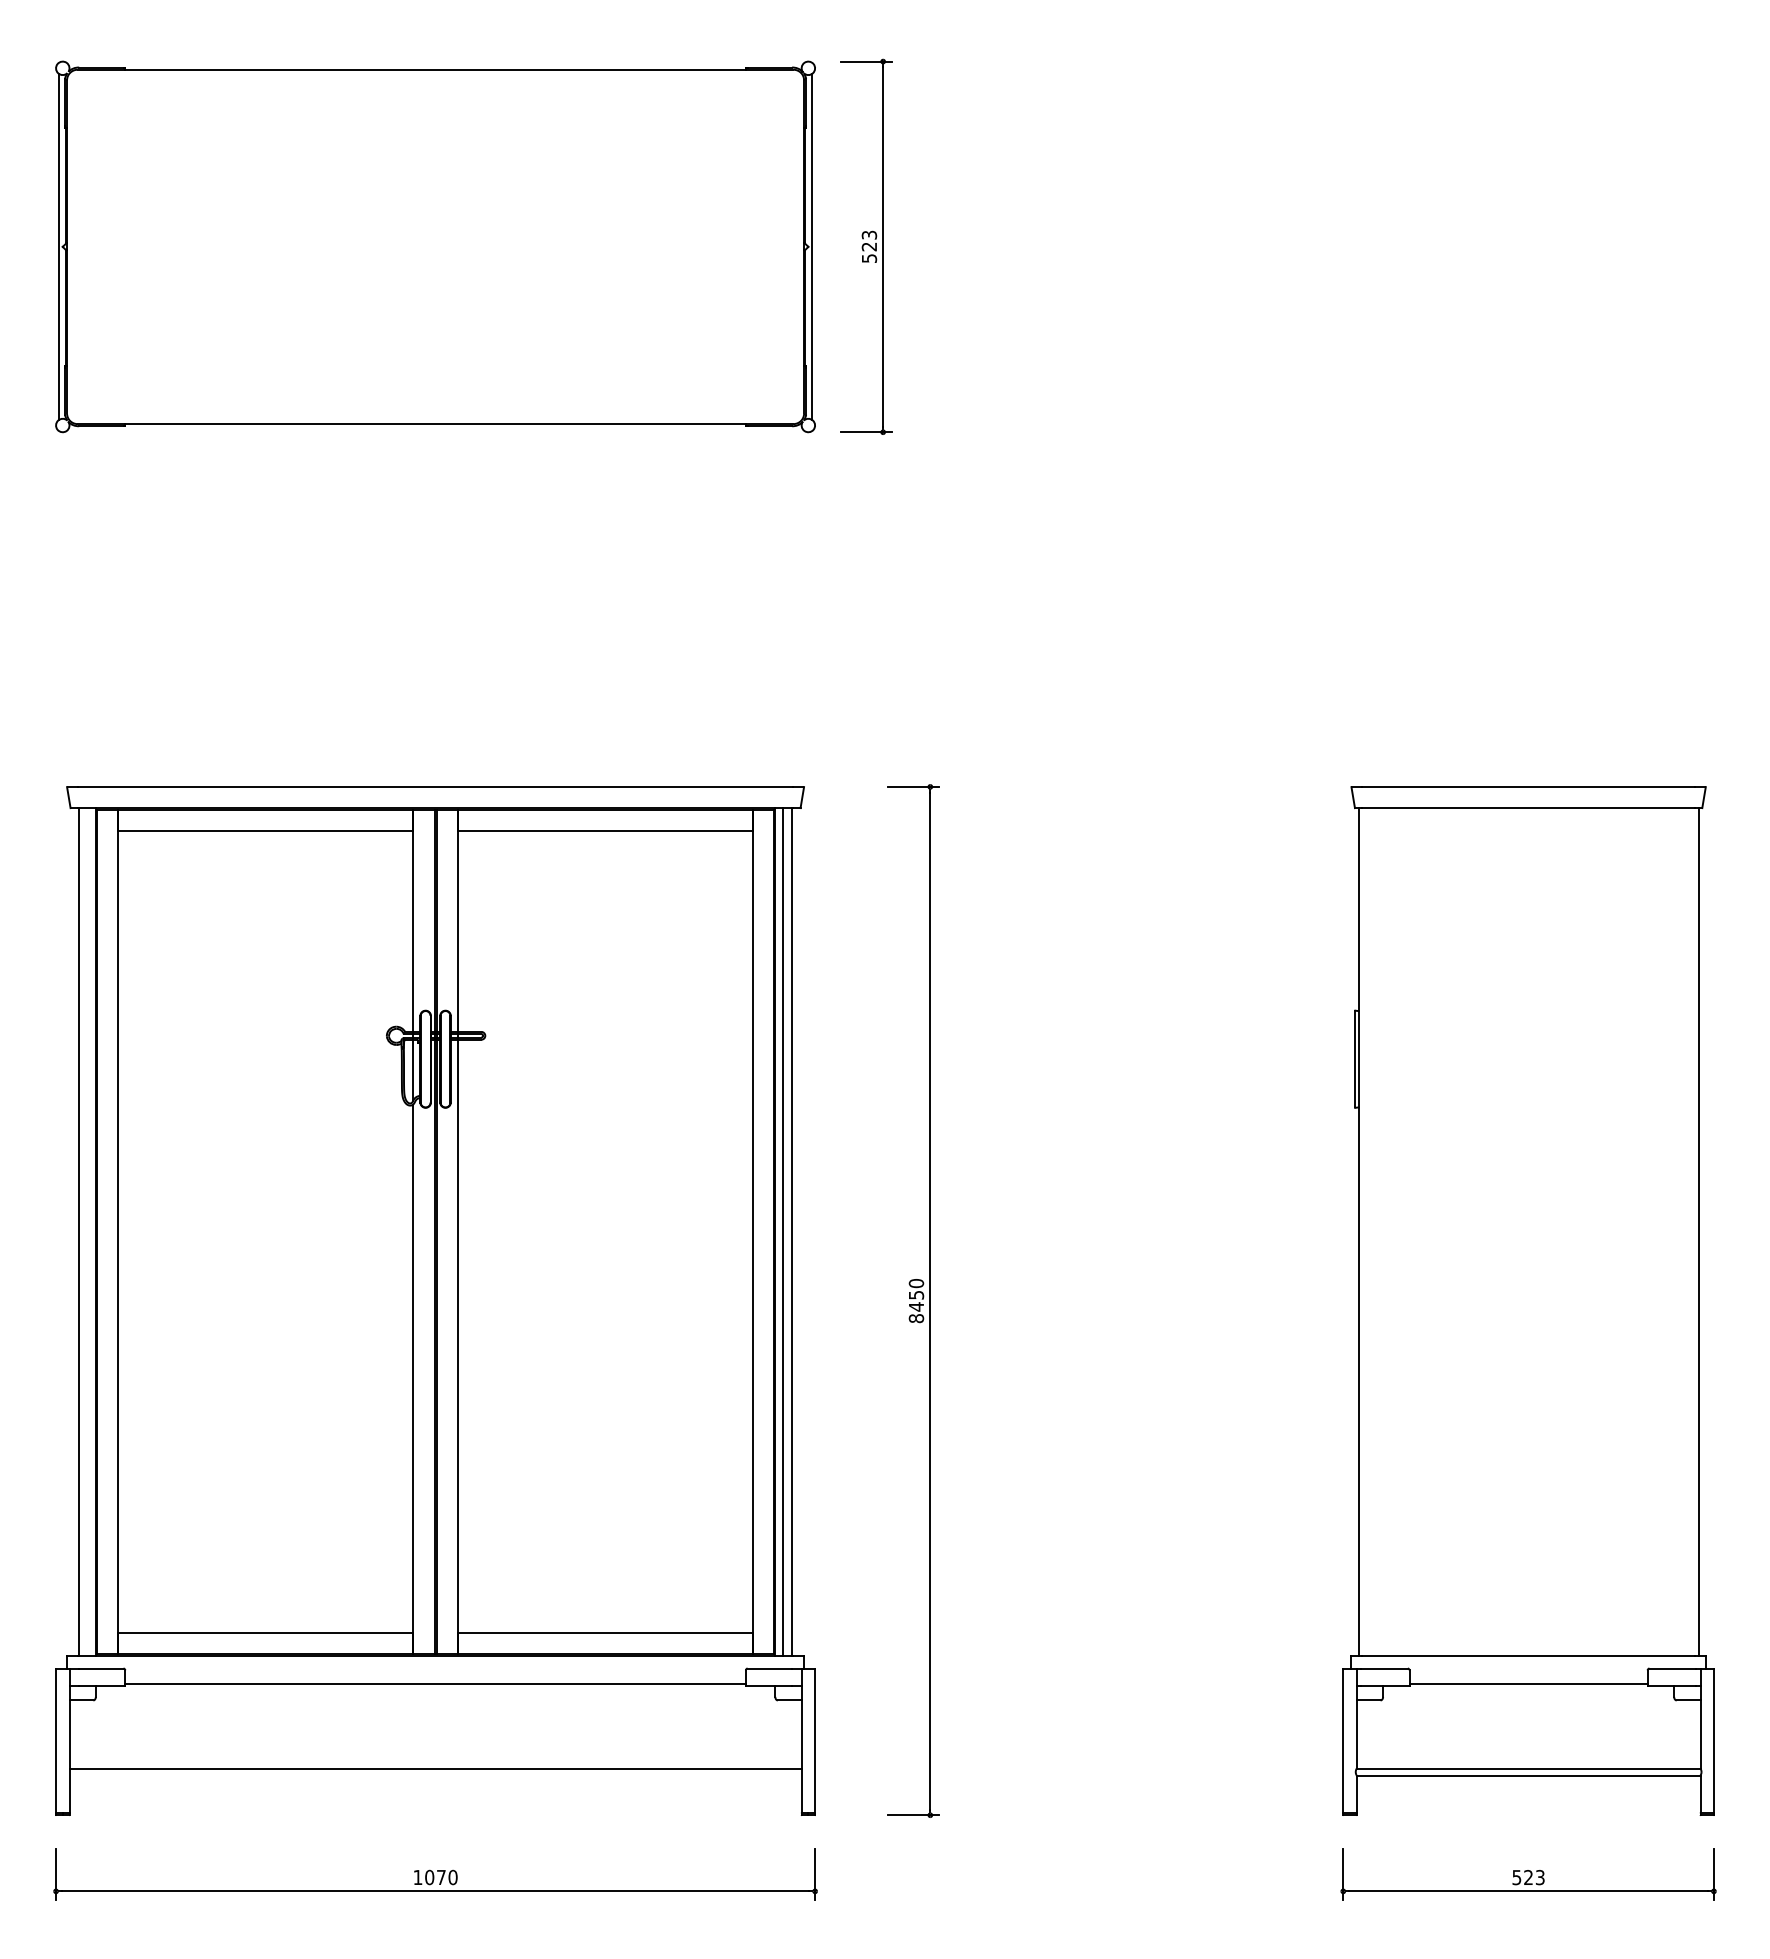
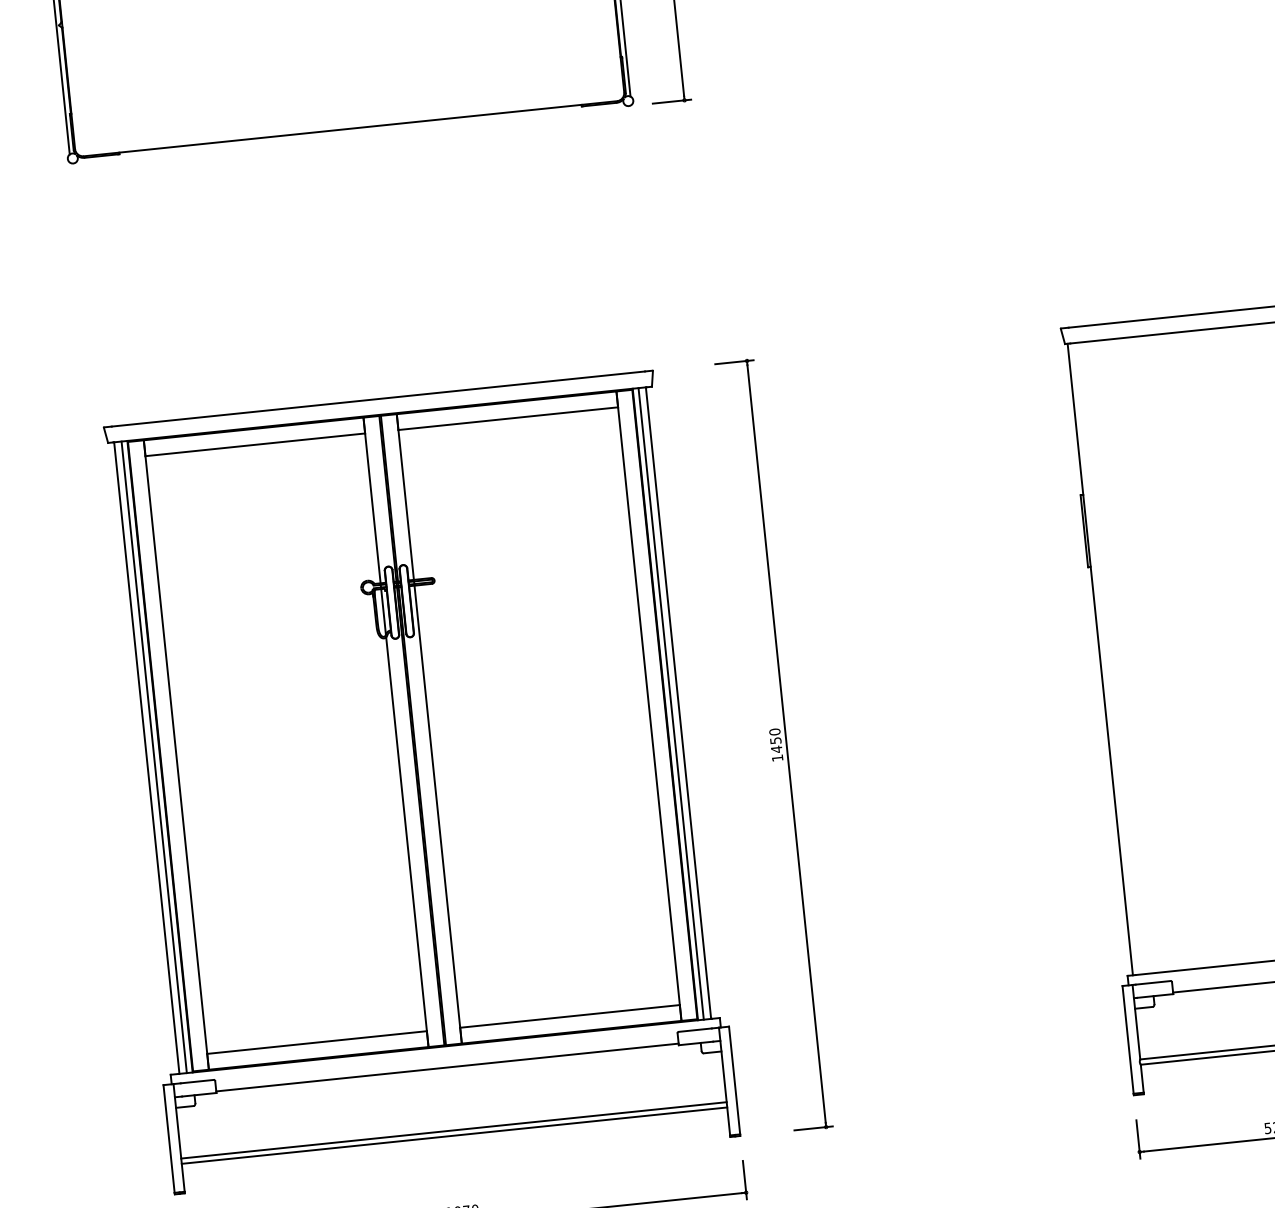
line: (88, 1231) -> (154, 757), added
text: (916, 1318) -> (777, 758), 8450 -> 1450
line: (435, 1775) -> (454, 1135), added

